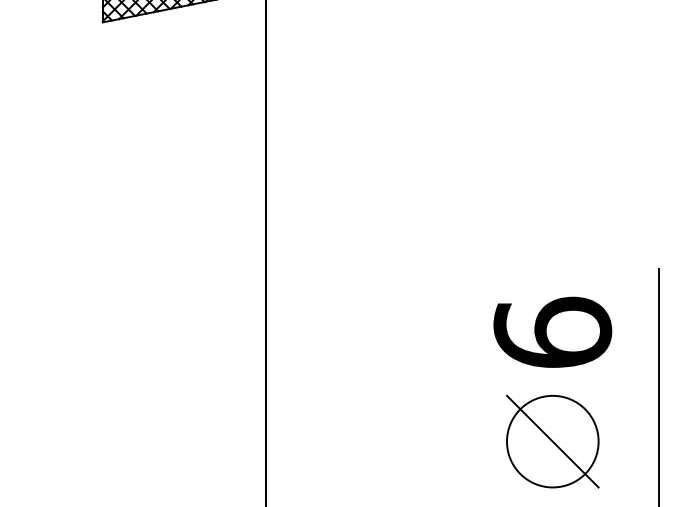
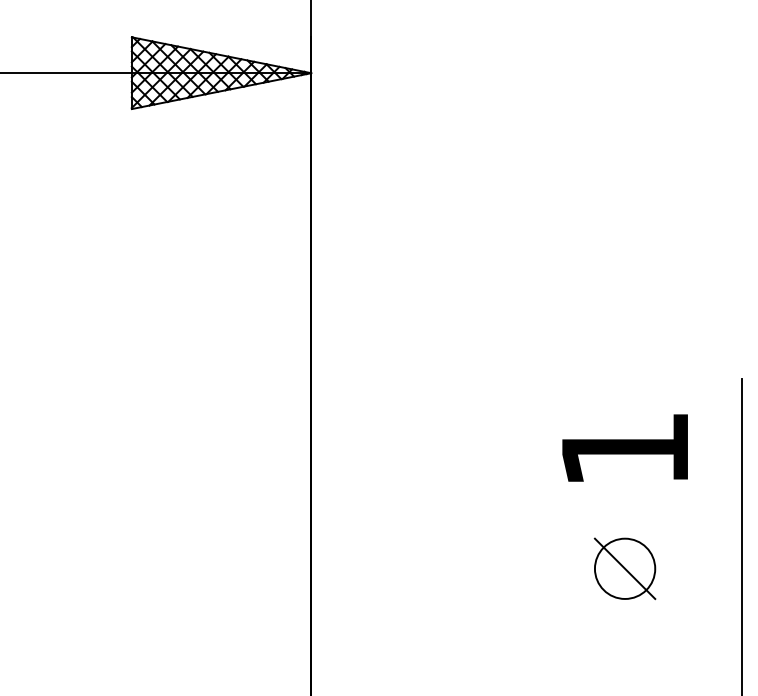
text: (553, 331) -> (625, 448), 6 -> 1
part: (552, 441) -> (624, 568), size x0.6

